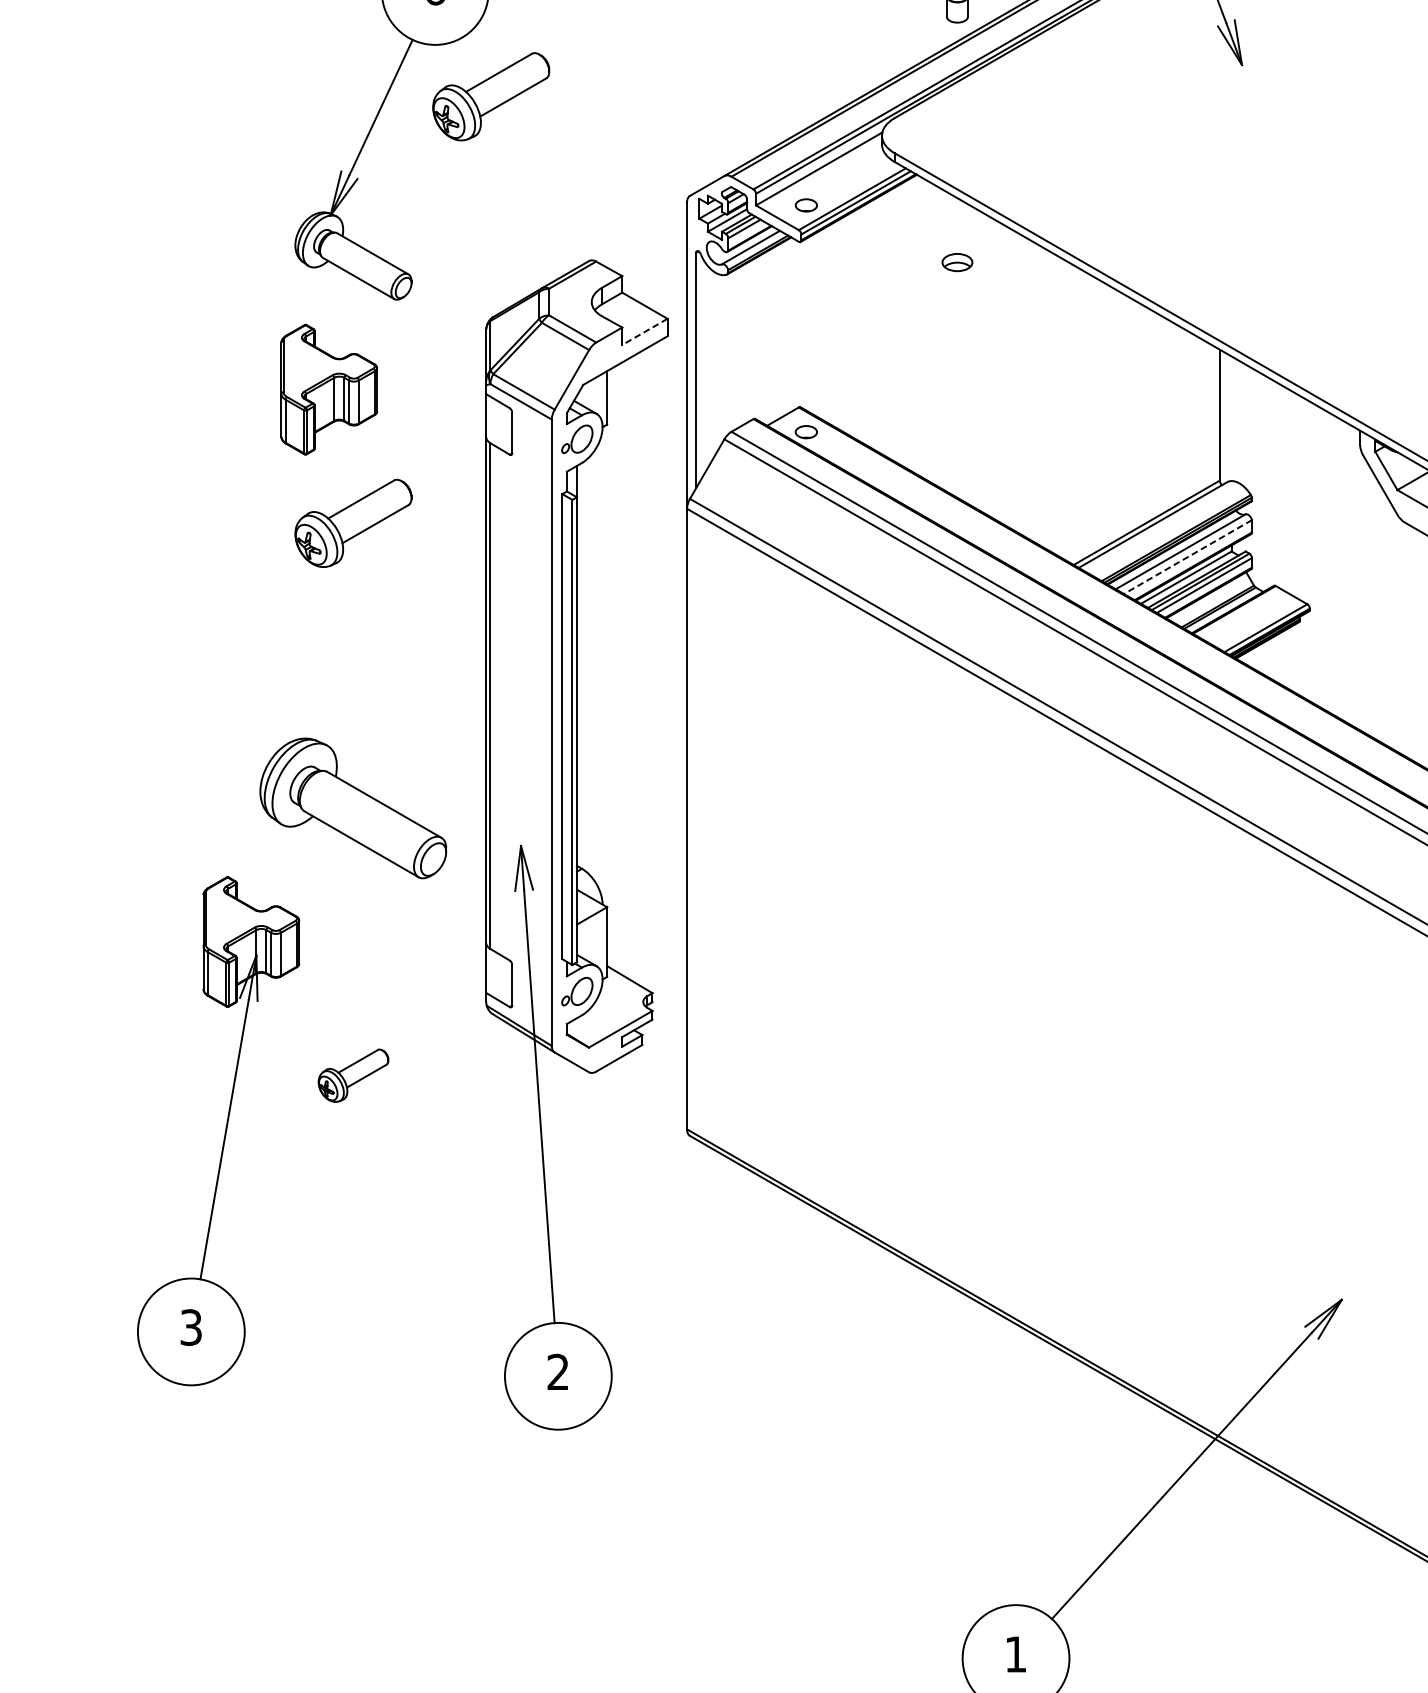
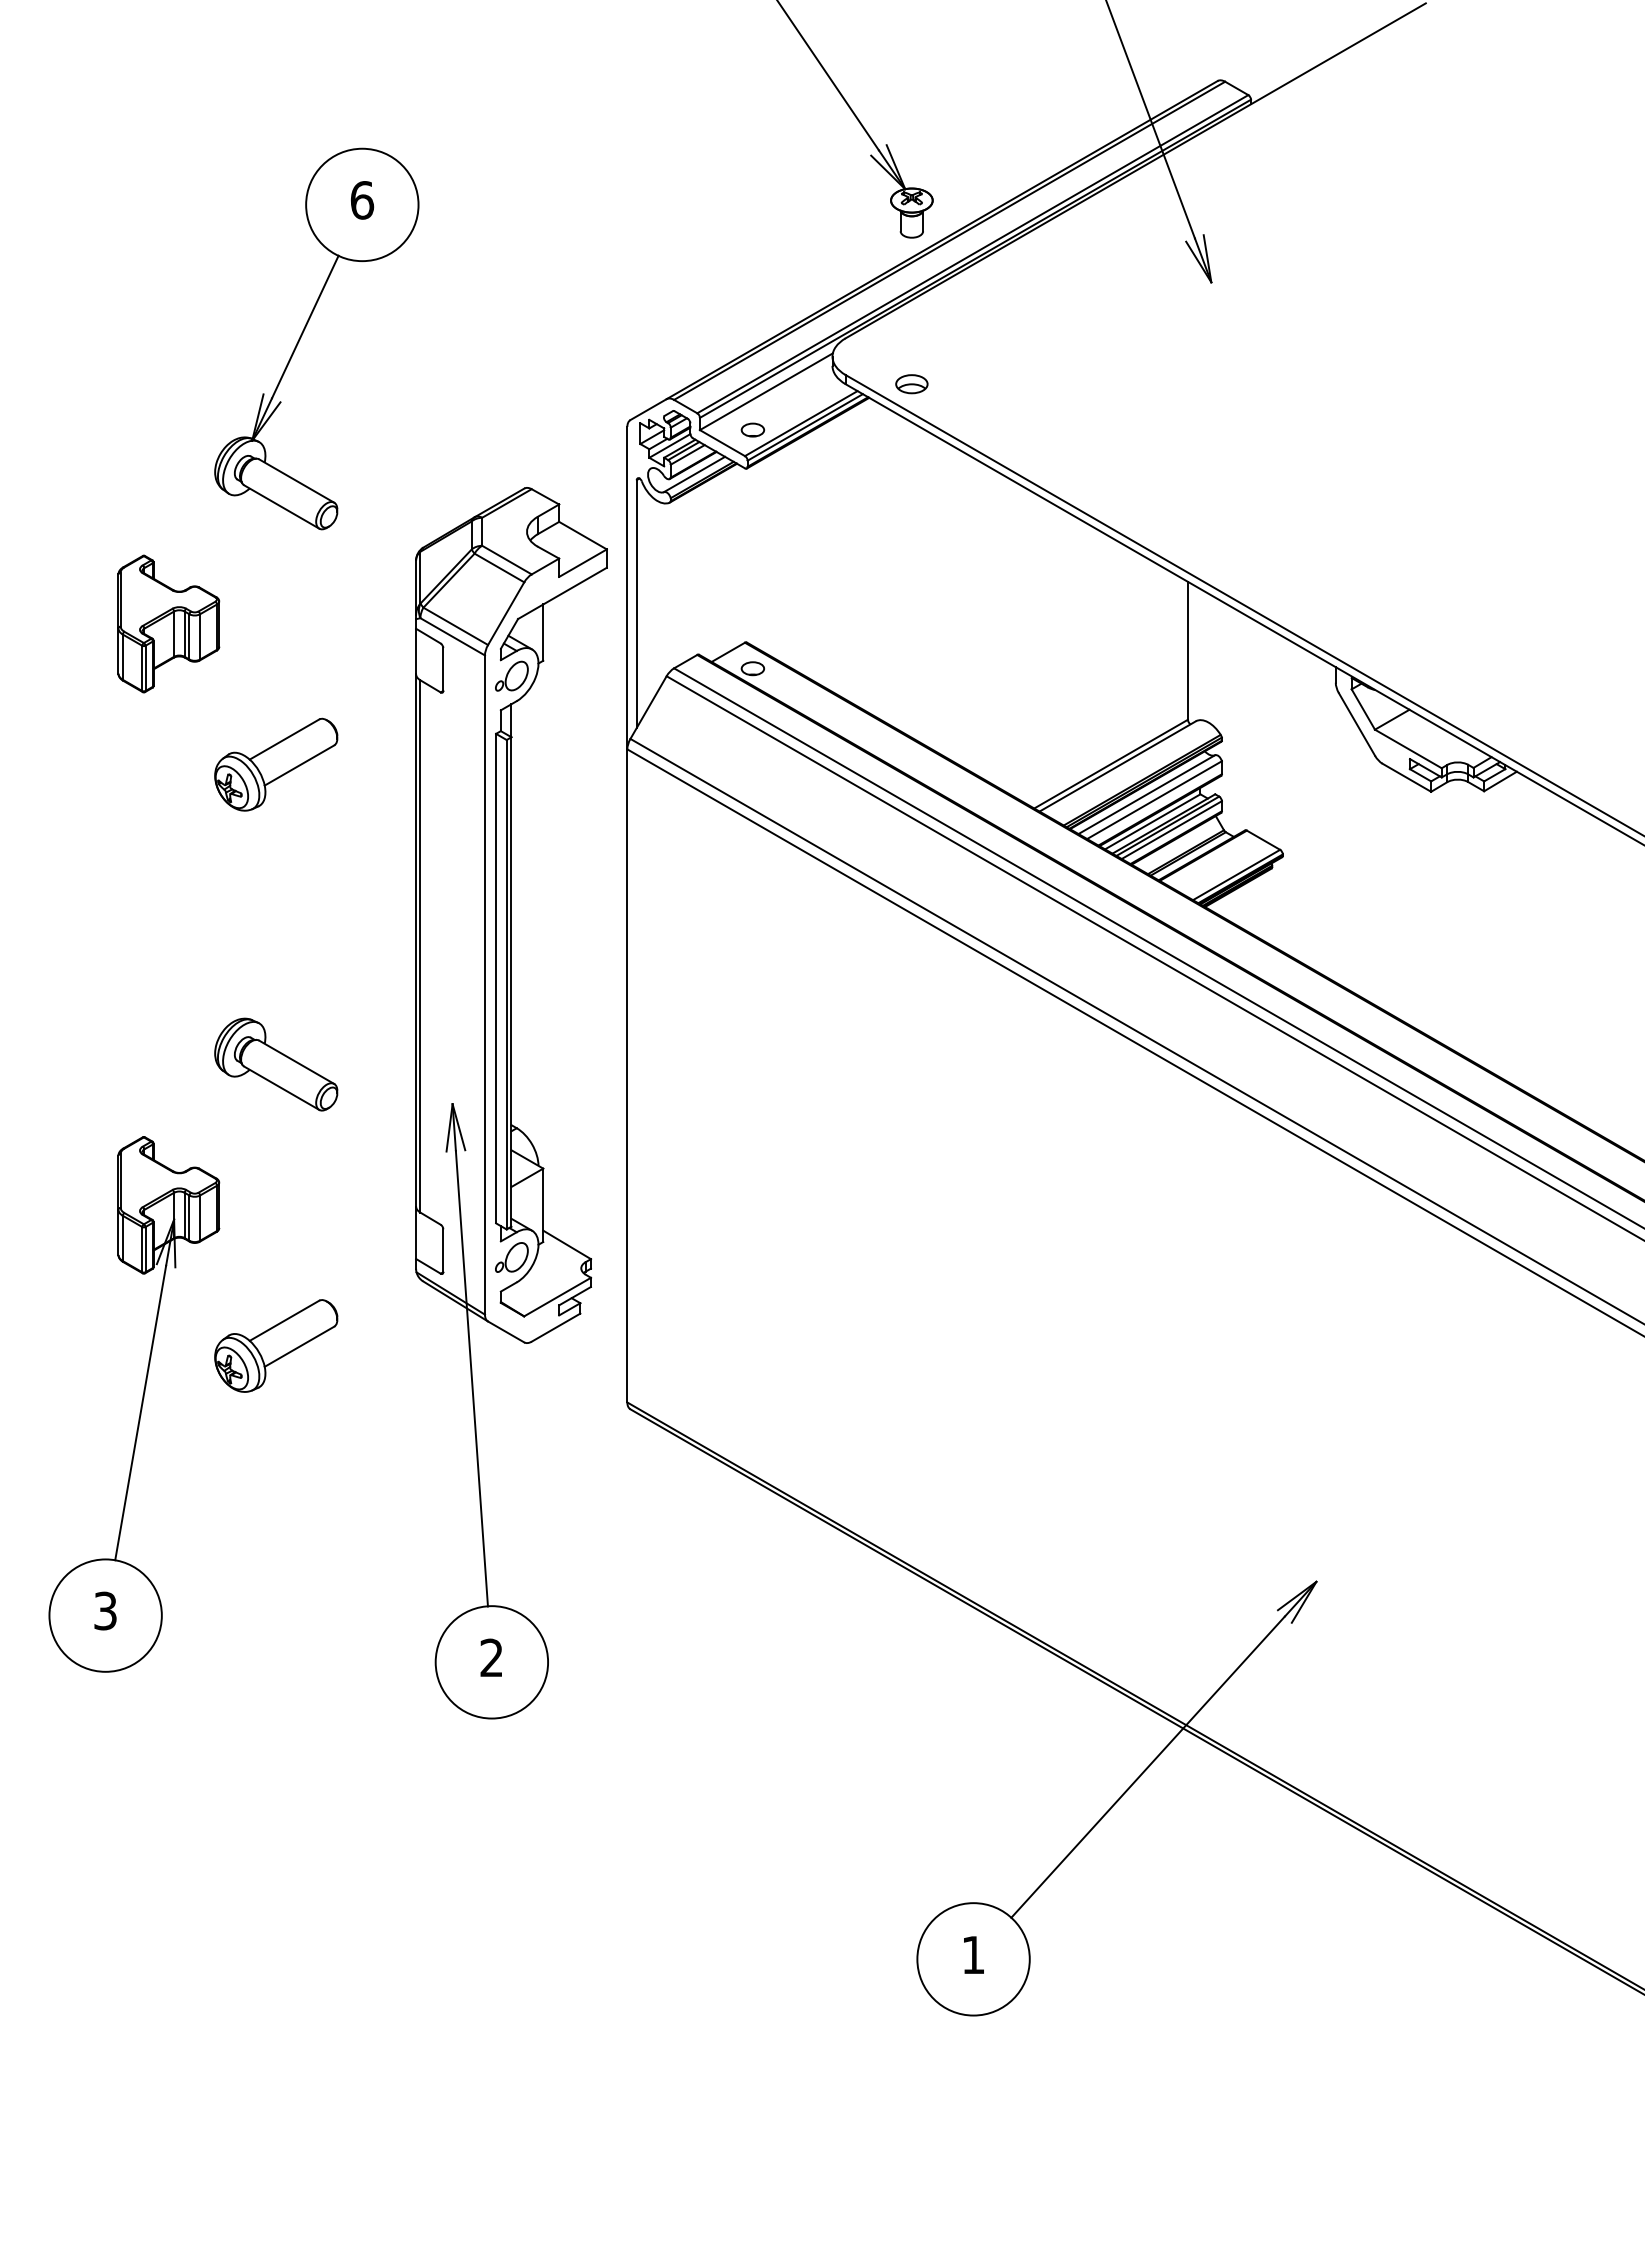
part: (491, 96) -> (421, 315), removed
part: (957, 262) -> (911, 384), moved
line: (645, 332) -> (583, 563), dashed -> solid
part: (328, 389) -> (168, 623), moved
line: (1187, 557) -> (1154, 800), dashed -> solid
part: (353, 808) -> (276, 1064), size x0.62
part: (353, 1075) -> (276, 1345), size x1.67

